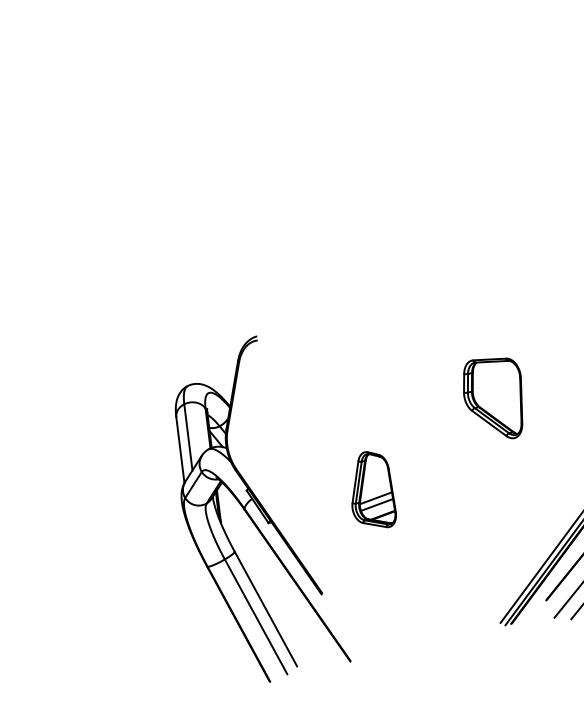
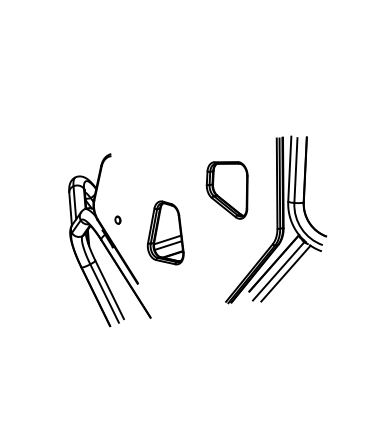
part: (491, 399) -> (226, 190), size x1.43
part: (275, 467) -> (117, 219), added
part: (372, 488) -> (165, 232), size x1.67

